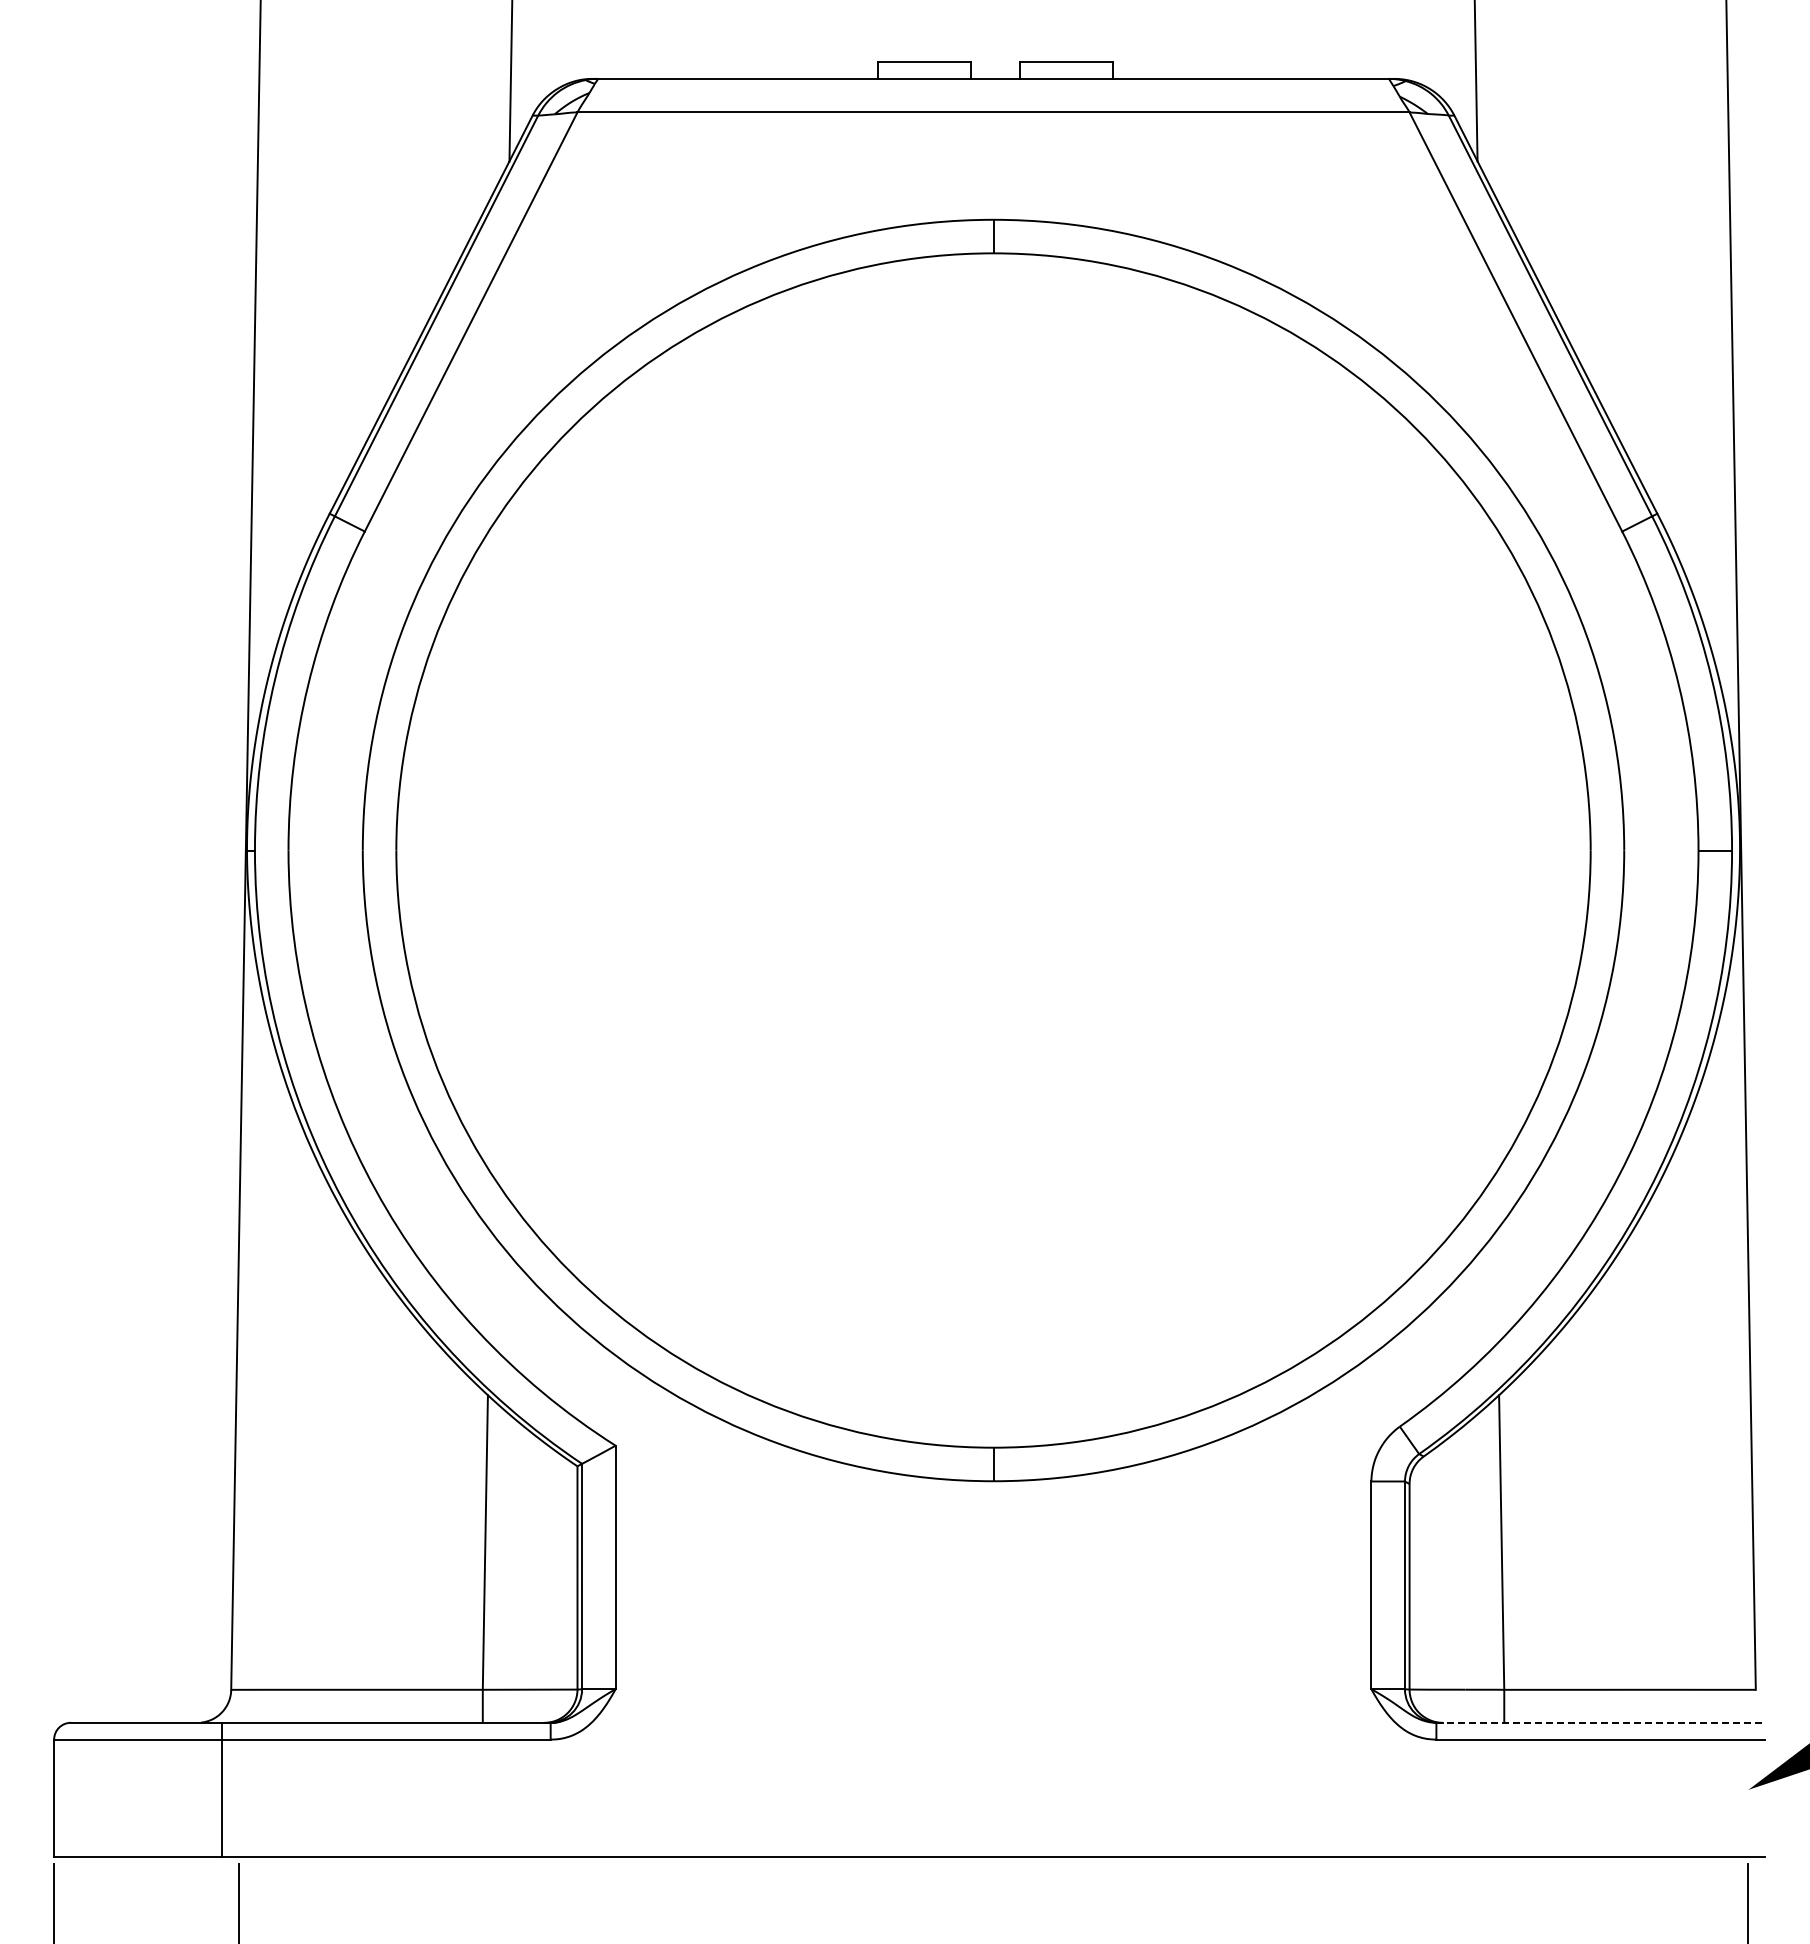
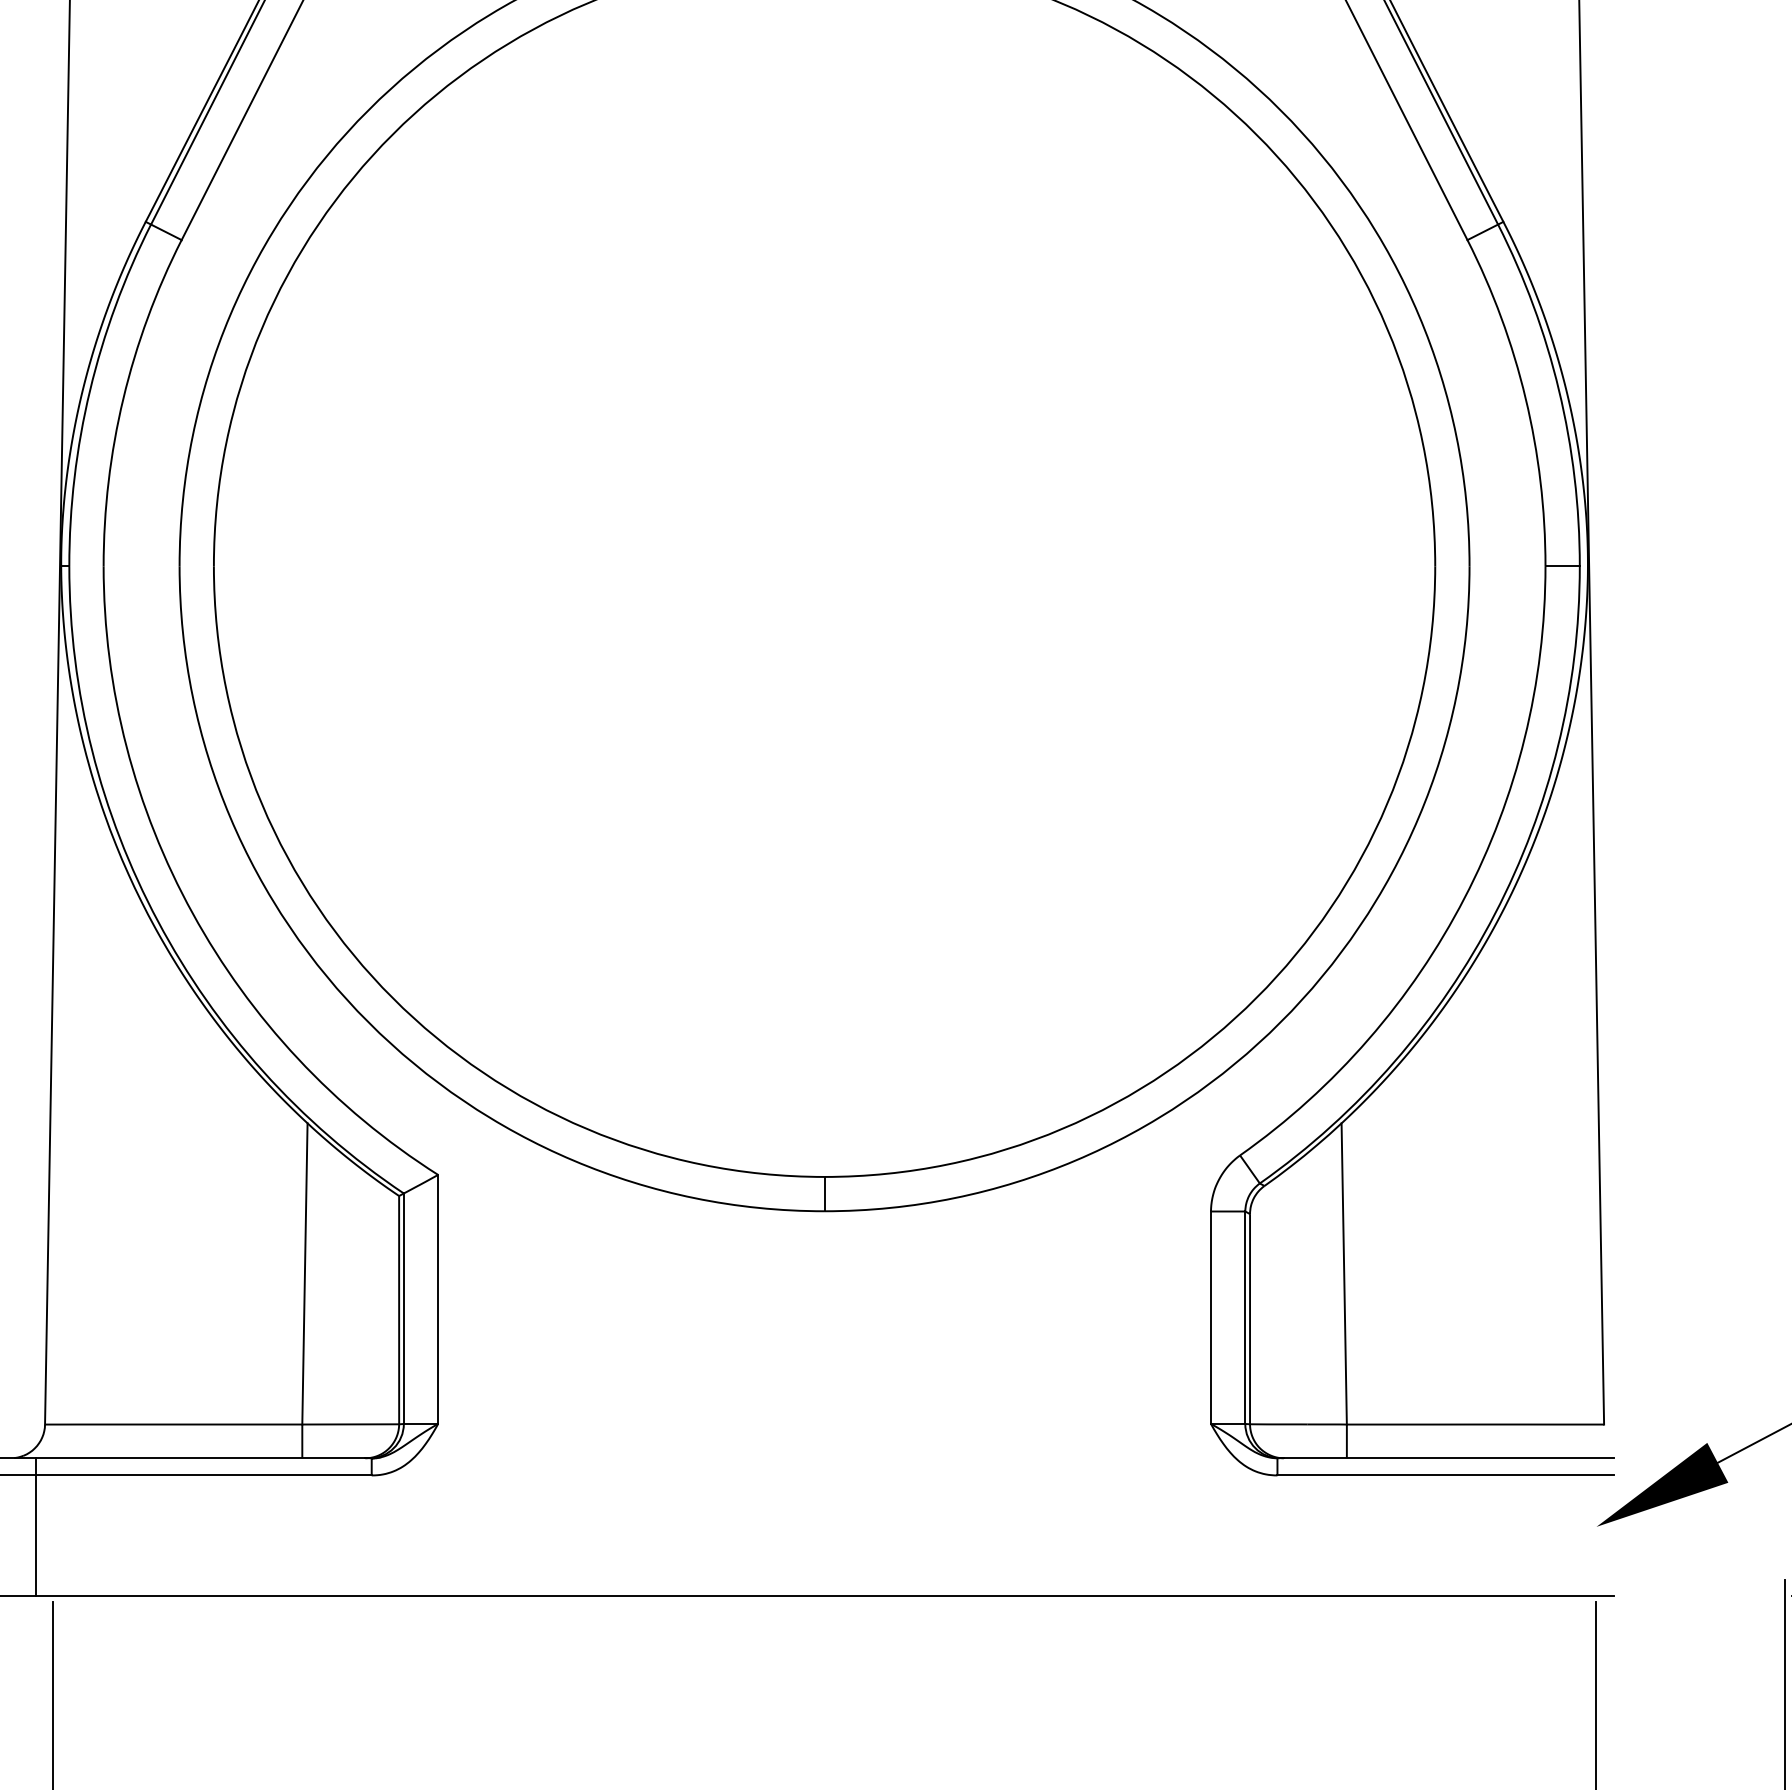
line: (1601, 1722) -> (1446, 1457), dashed -> solid

